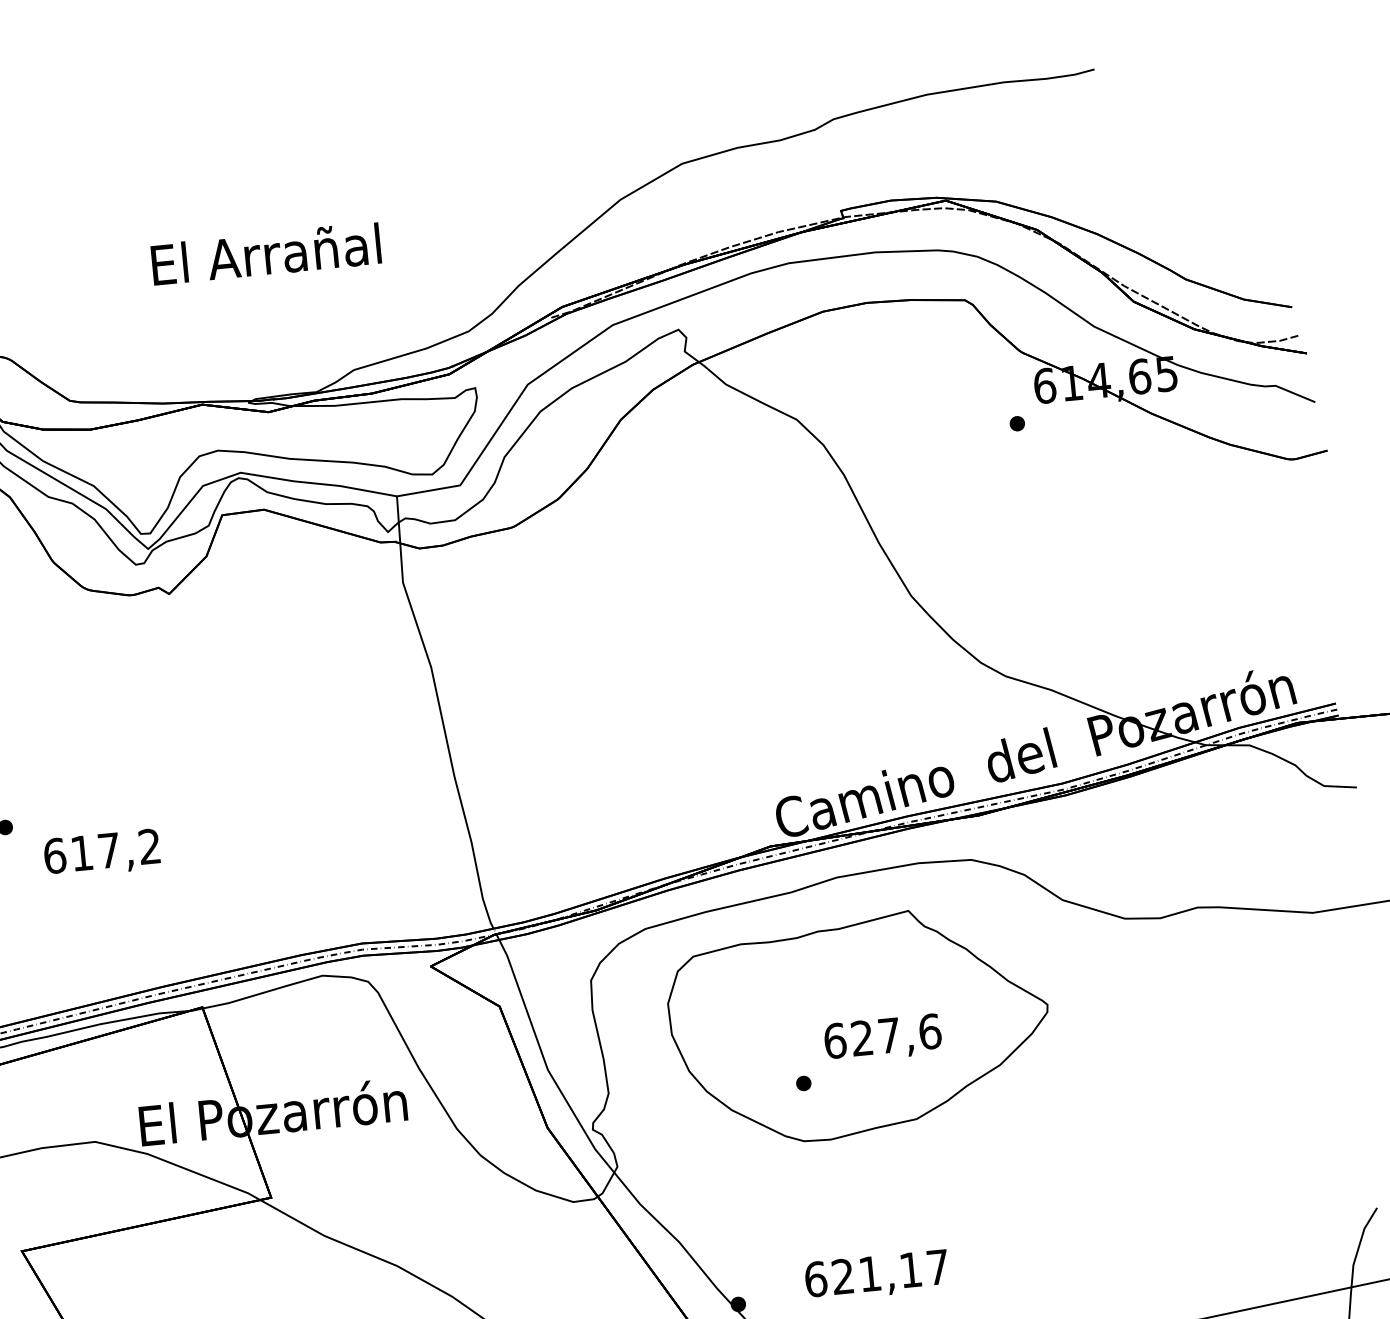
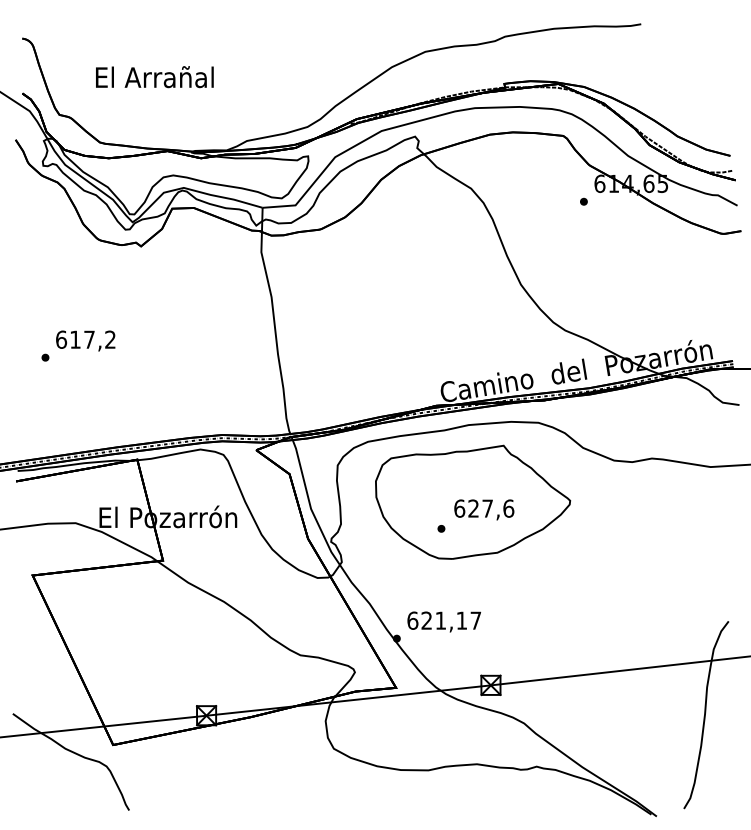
text: (265, 254) -> (154, 77), moved
text: (101, 852) -> (85, 340), moved
text: (875, 1274) -> (443, 621), moved

